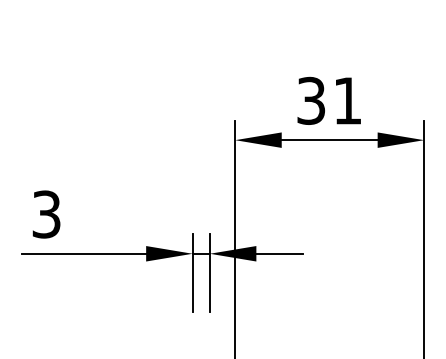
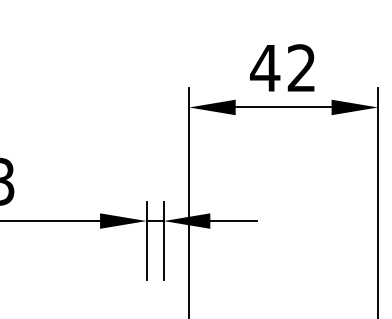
text: (328, 100) -> (282, 67), 31 -> 42

